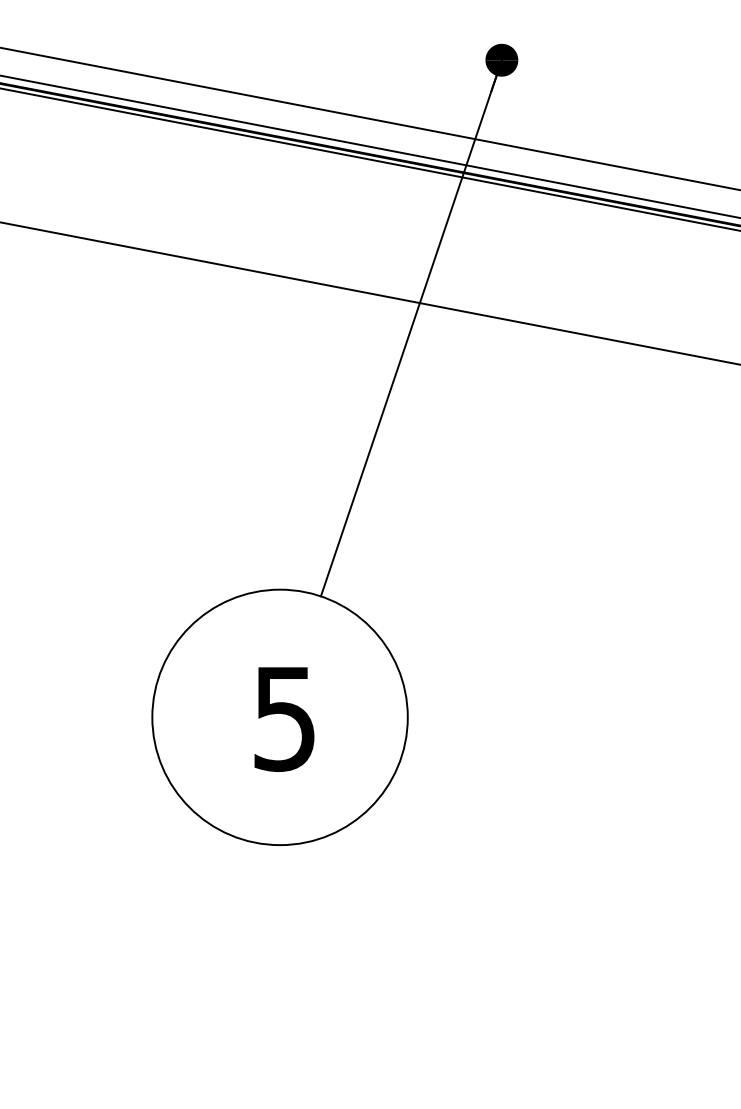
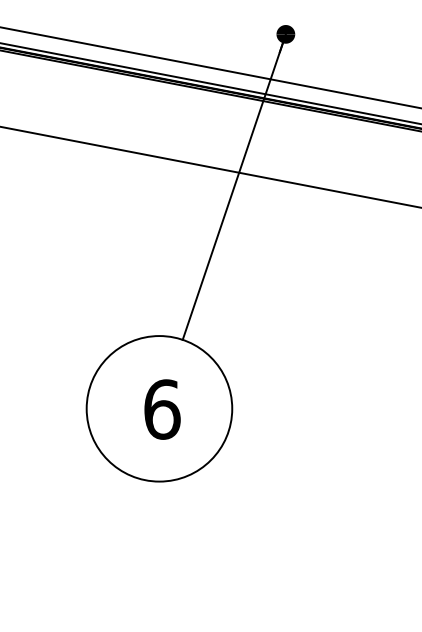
text: (285, 718) -> (162, 409), 5 -> 6

